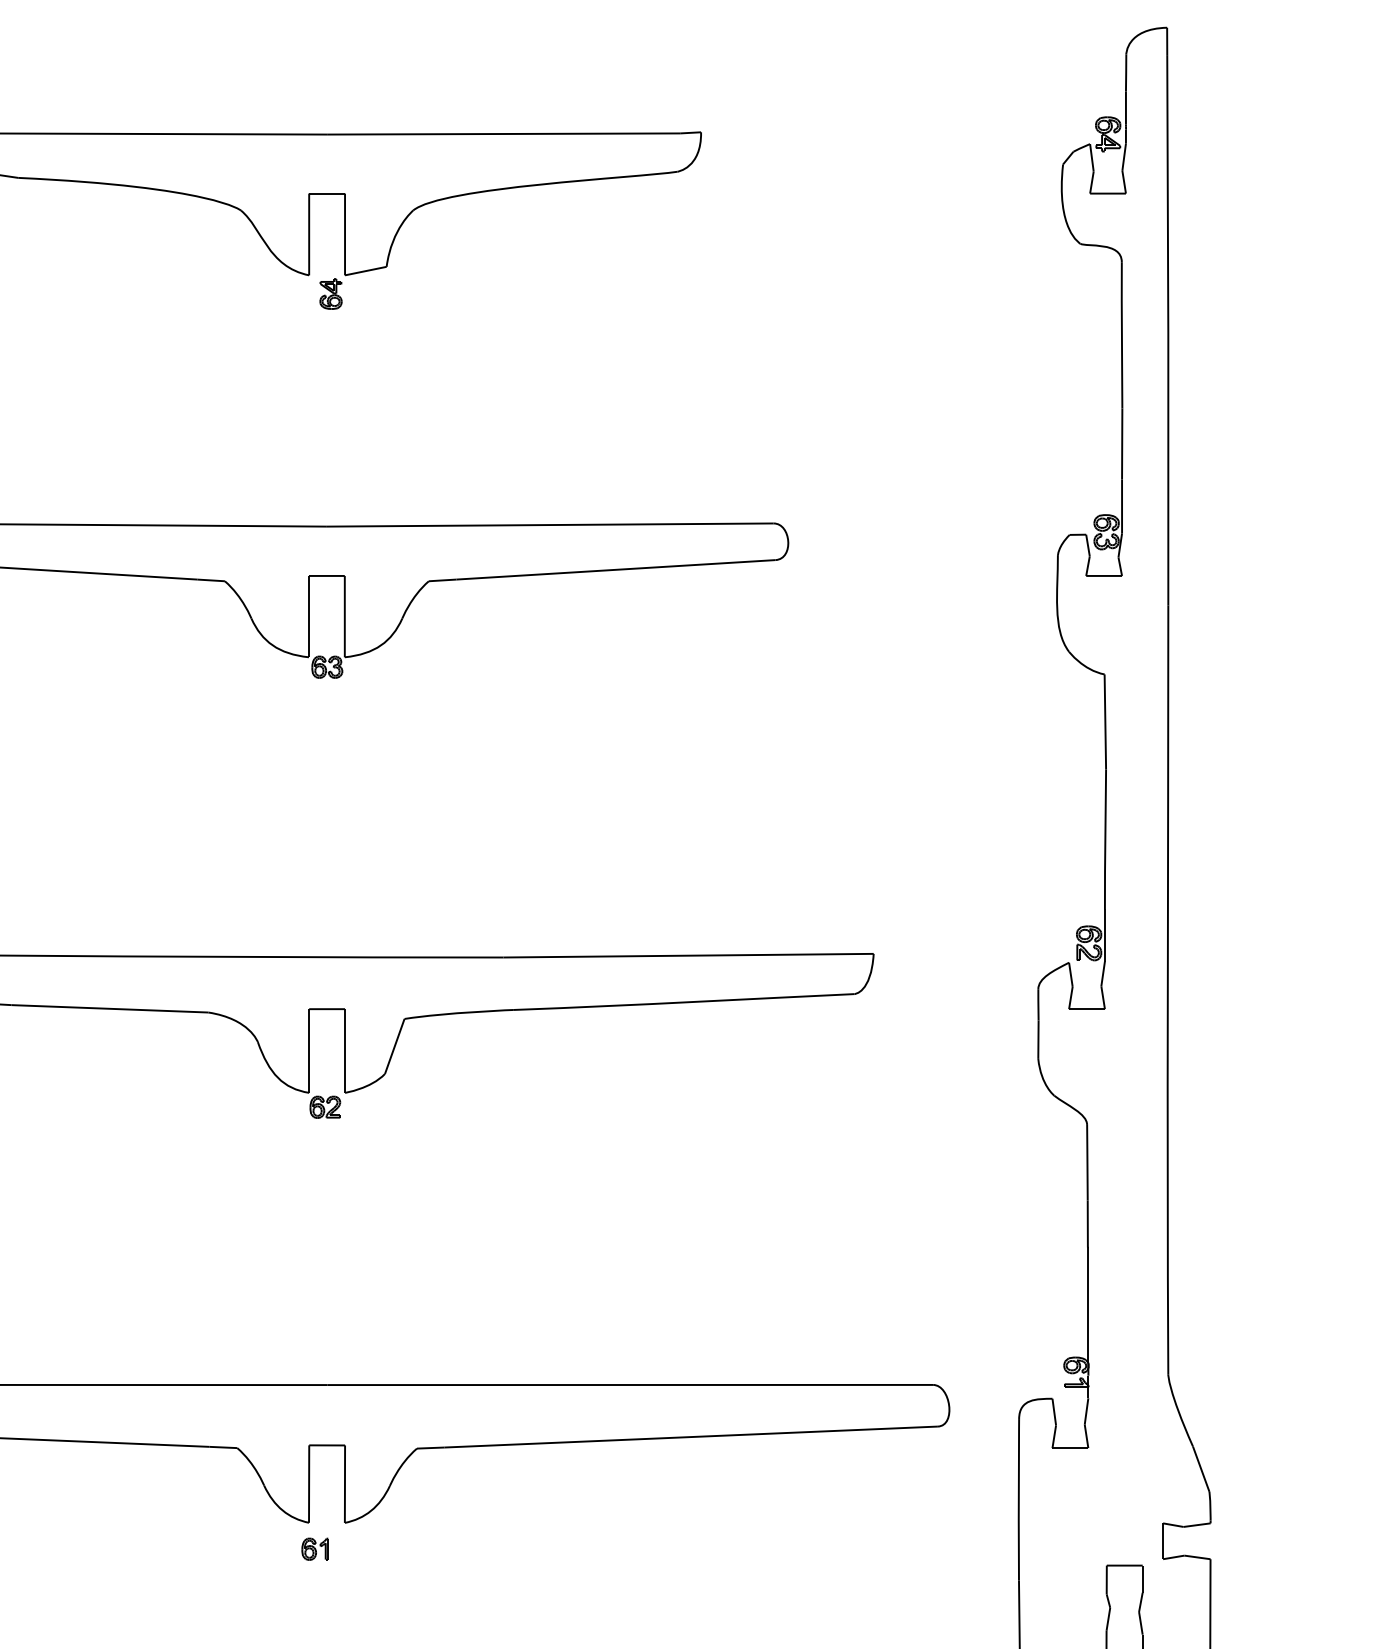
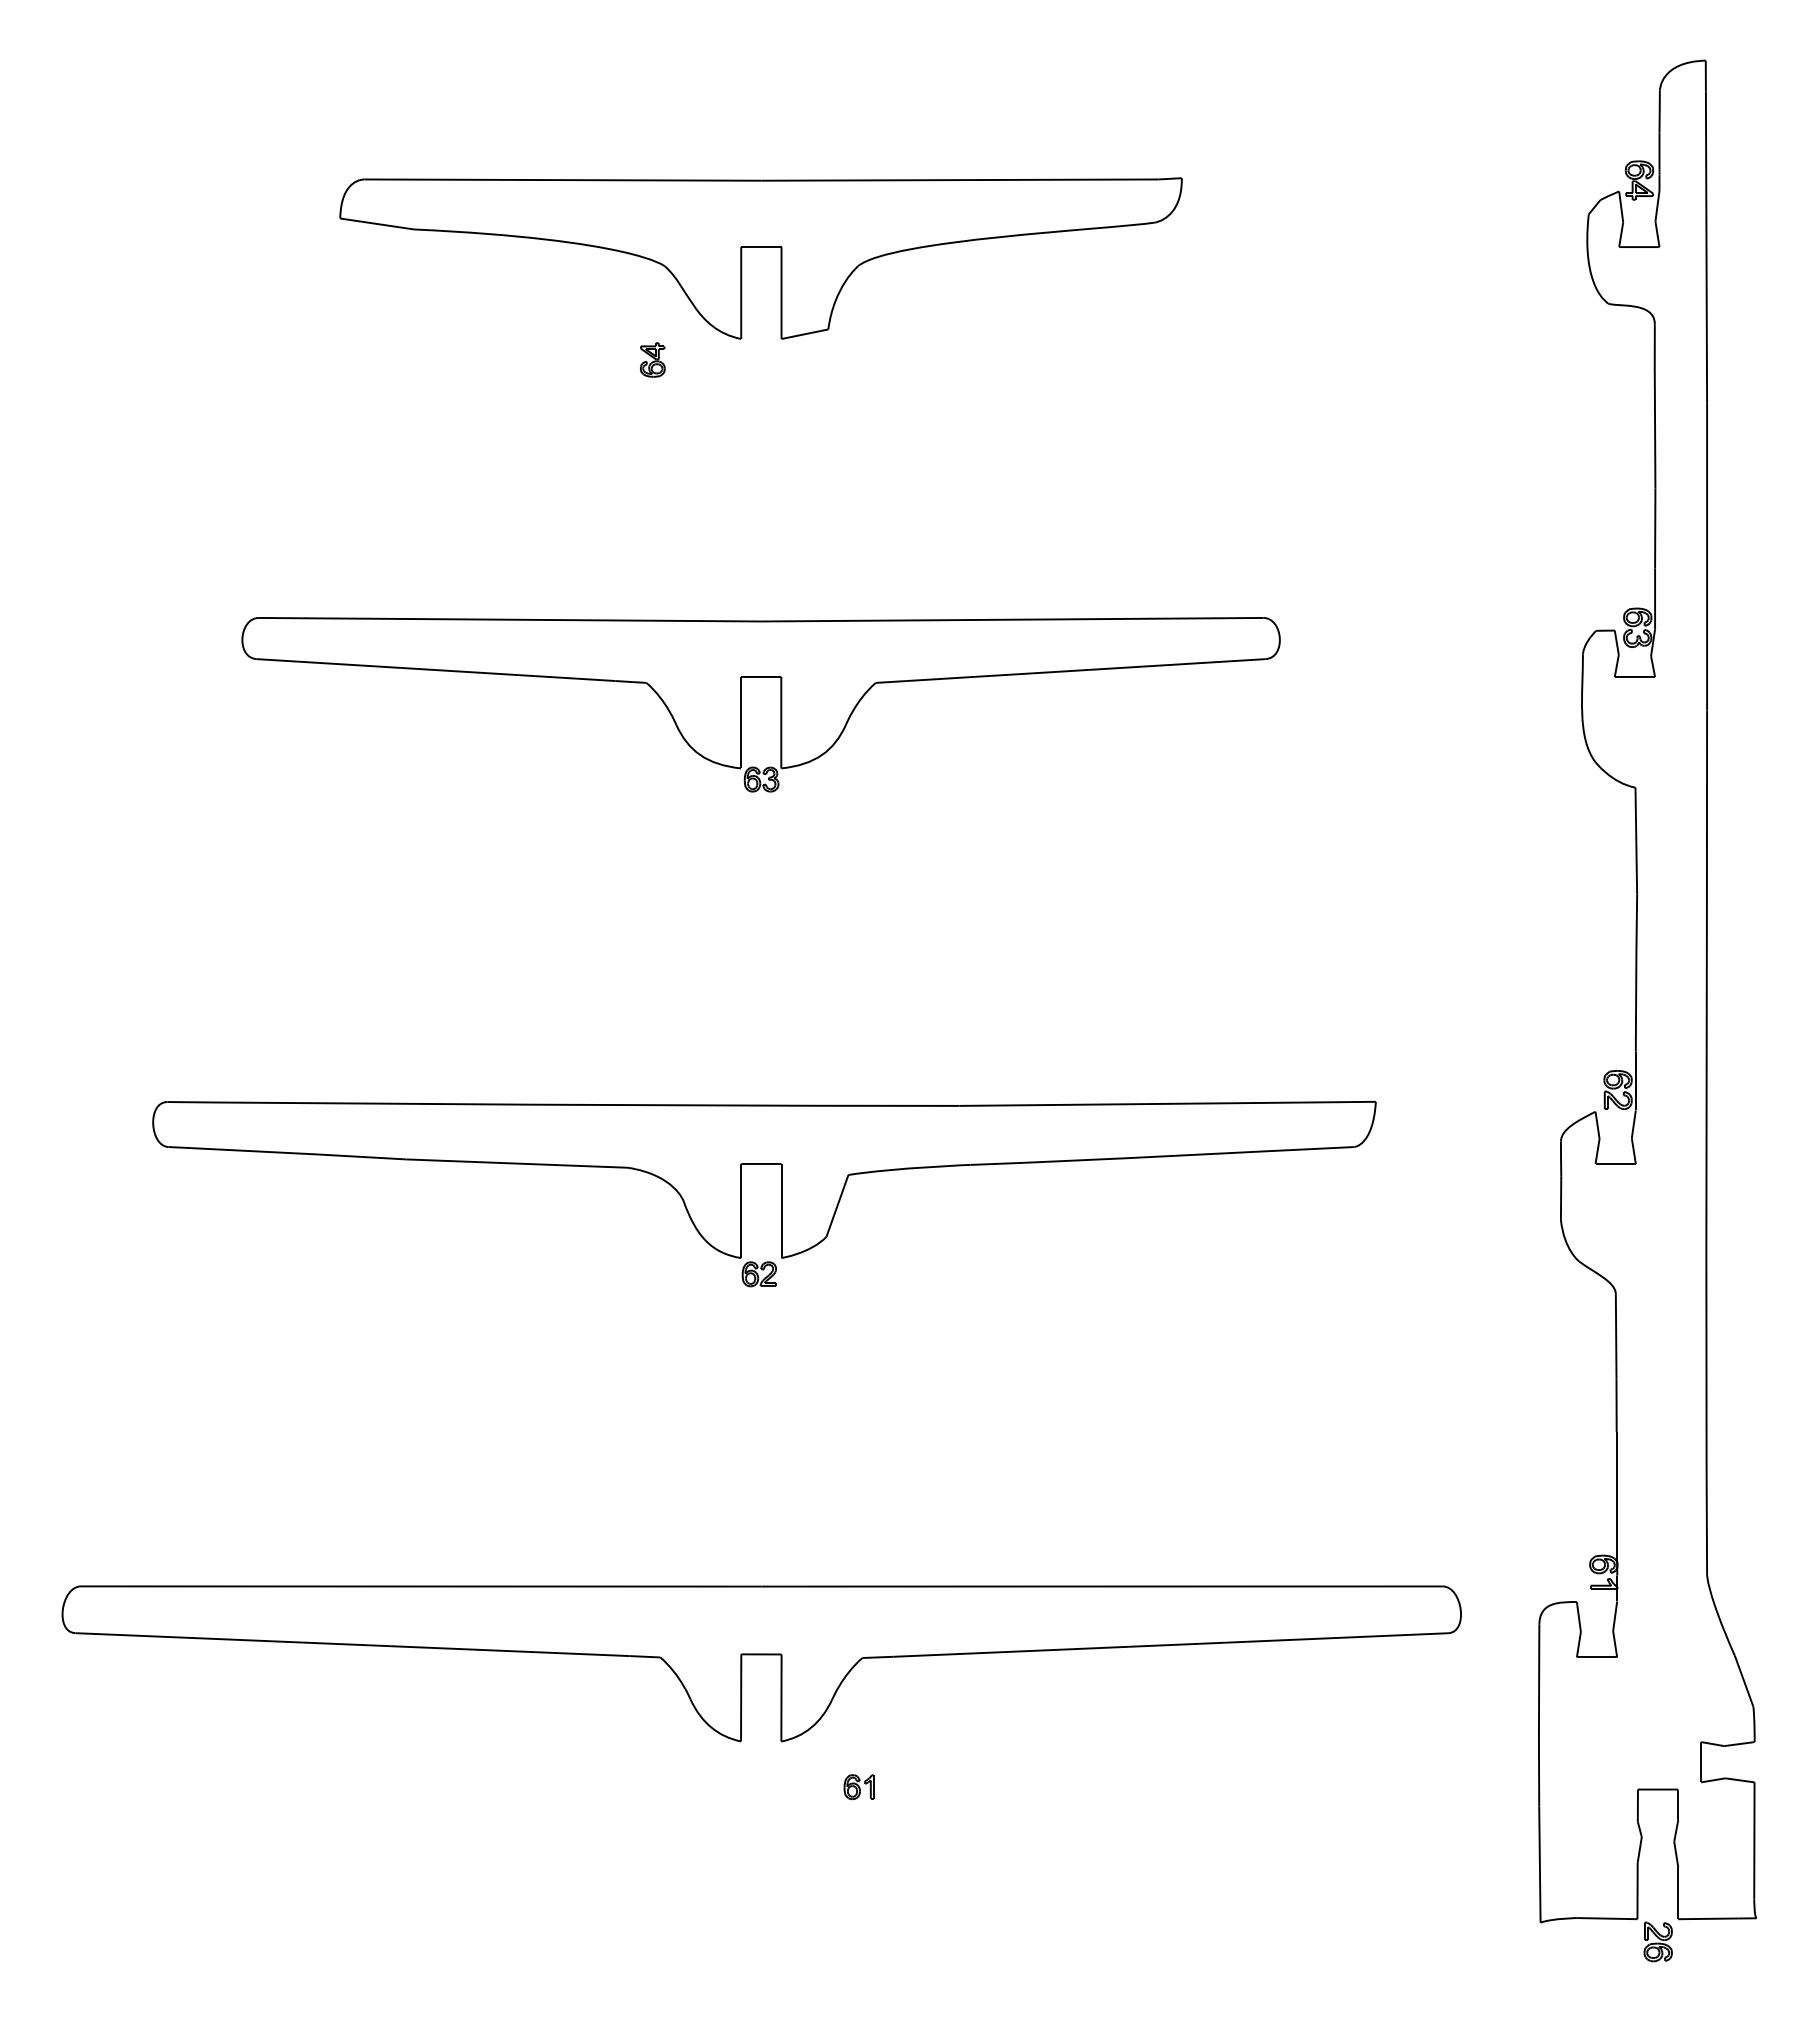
part: (330, 293) -> (652, 359), moved
part: (314, 1549) -> (858, 1787), moved

